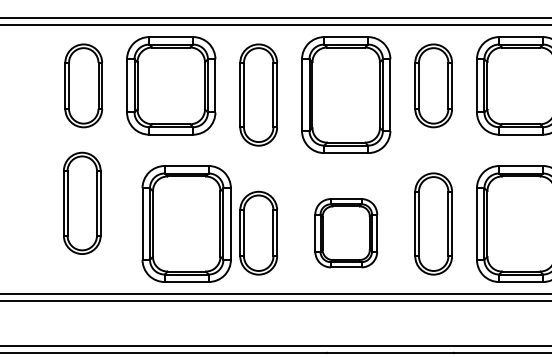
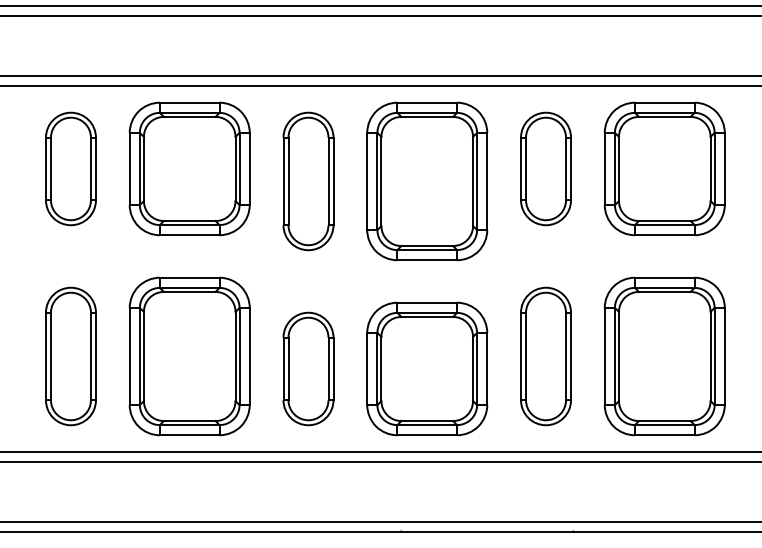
part: (81, 203) -> (70, 356), moved
part: (186, 224) -> (189, 356), moved
part: (346, 232) -> (427, 368), size x1.43

